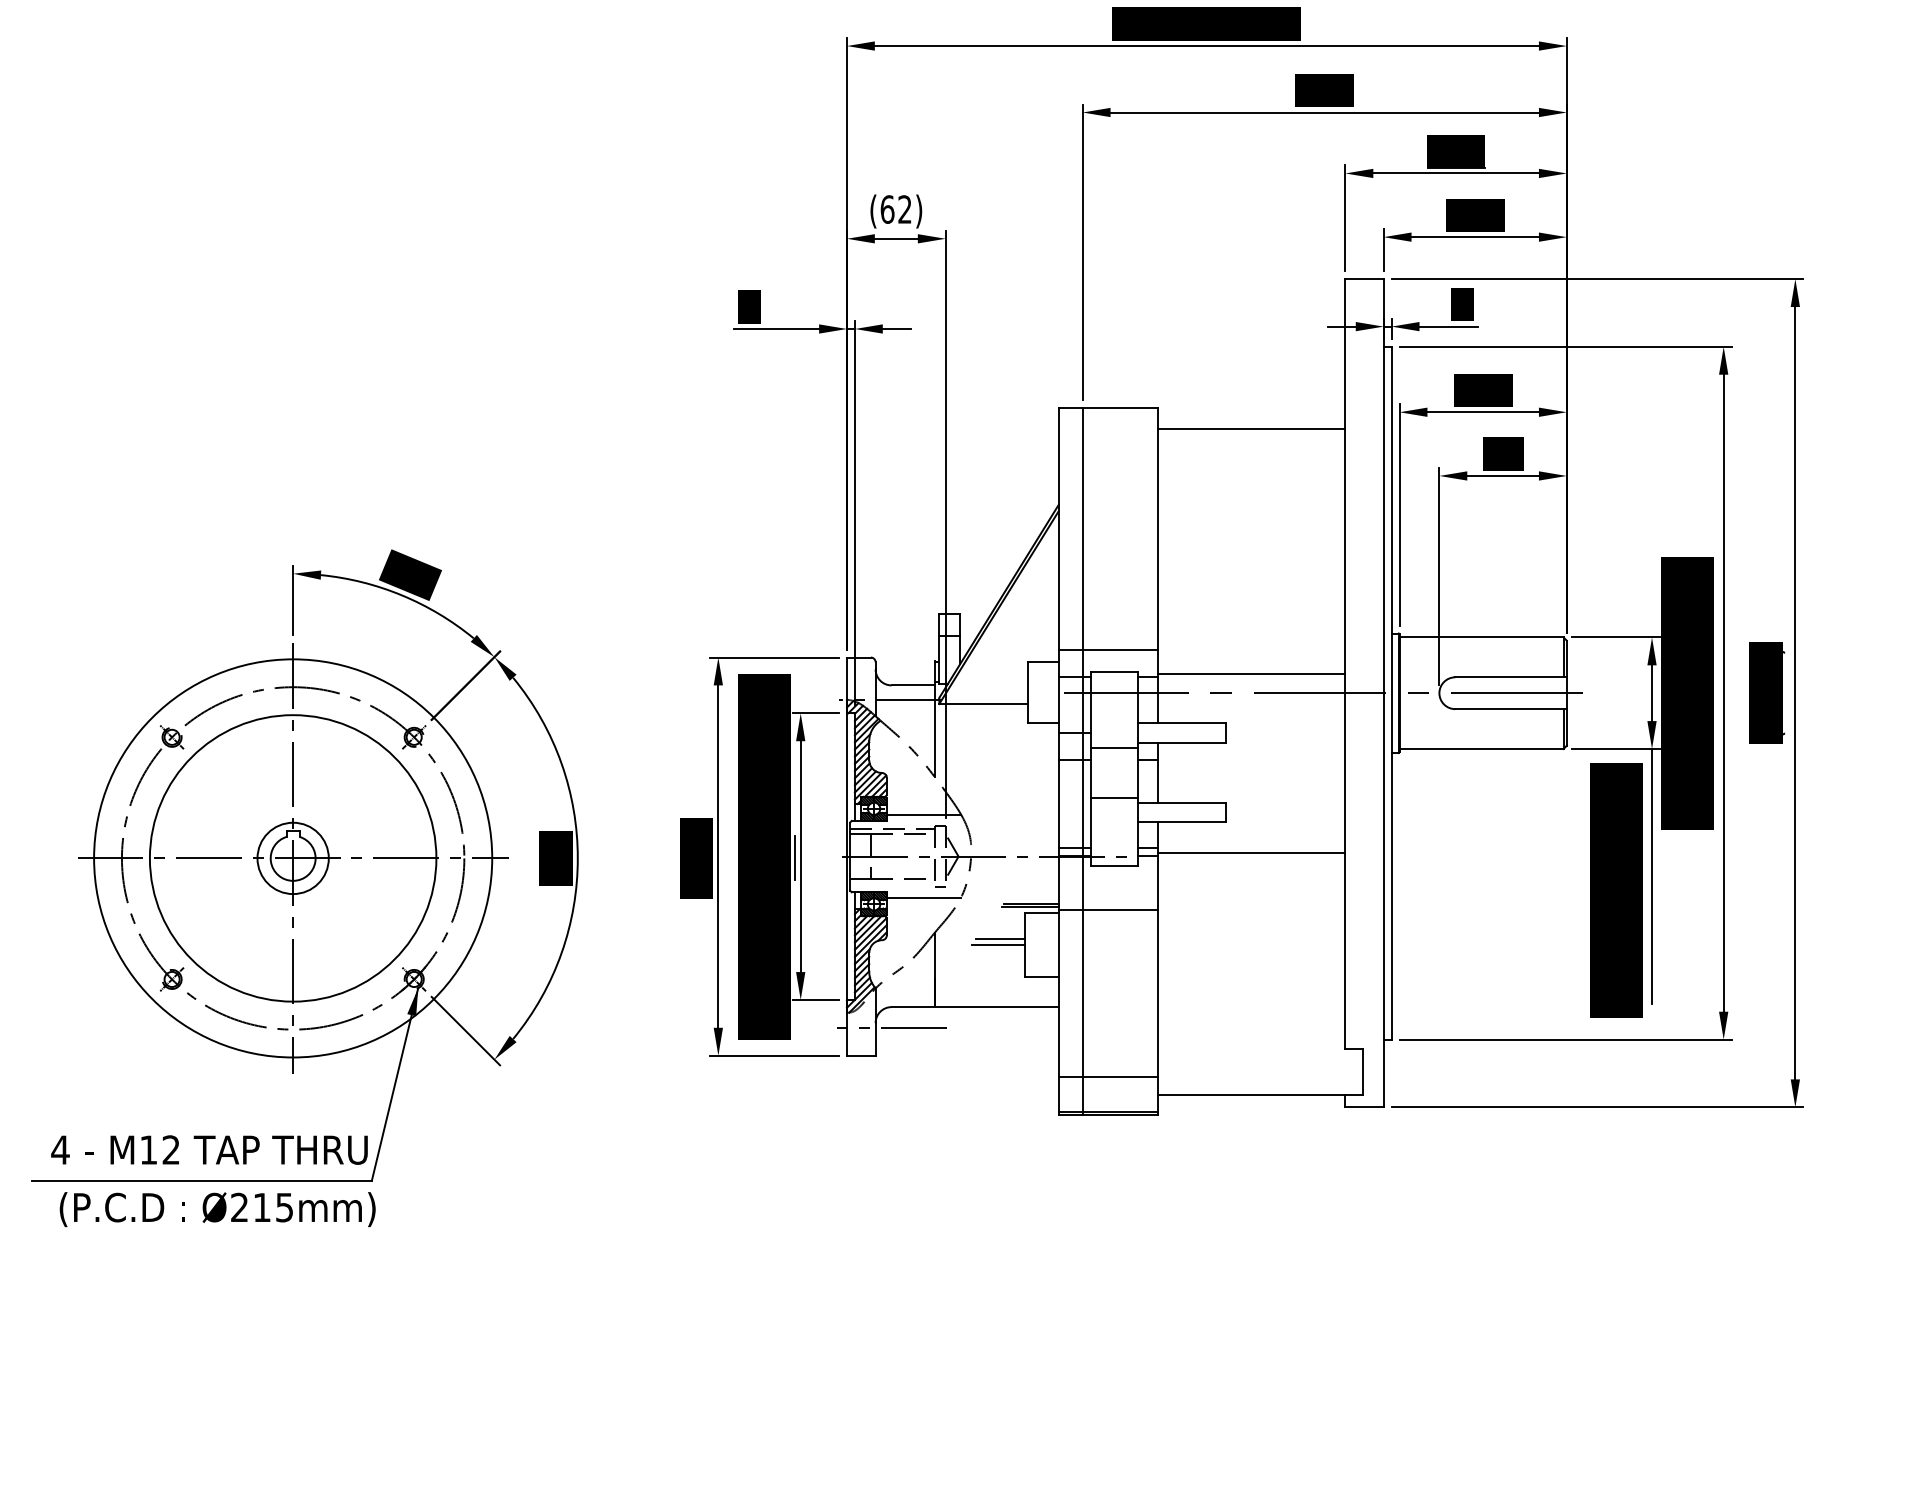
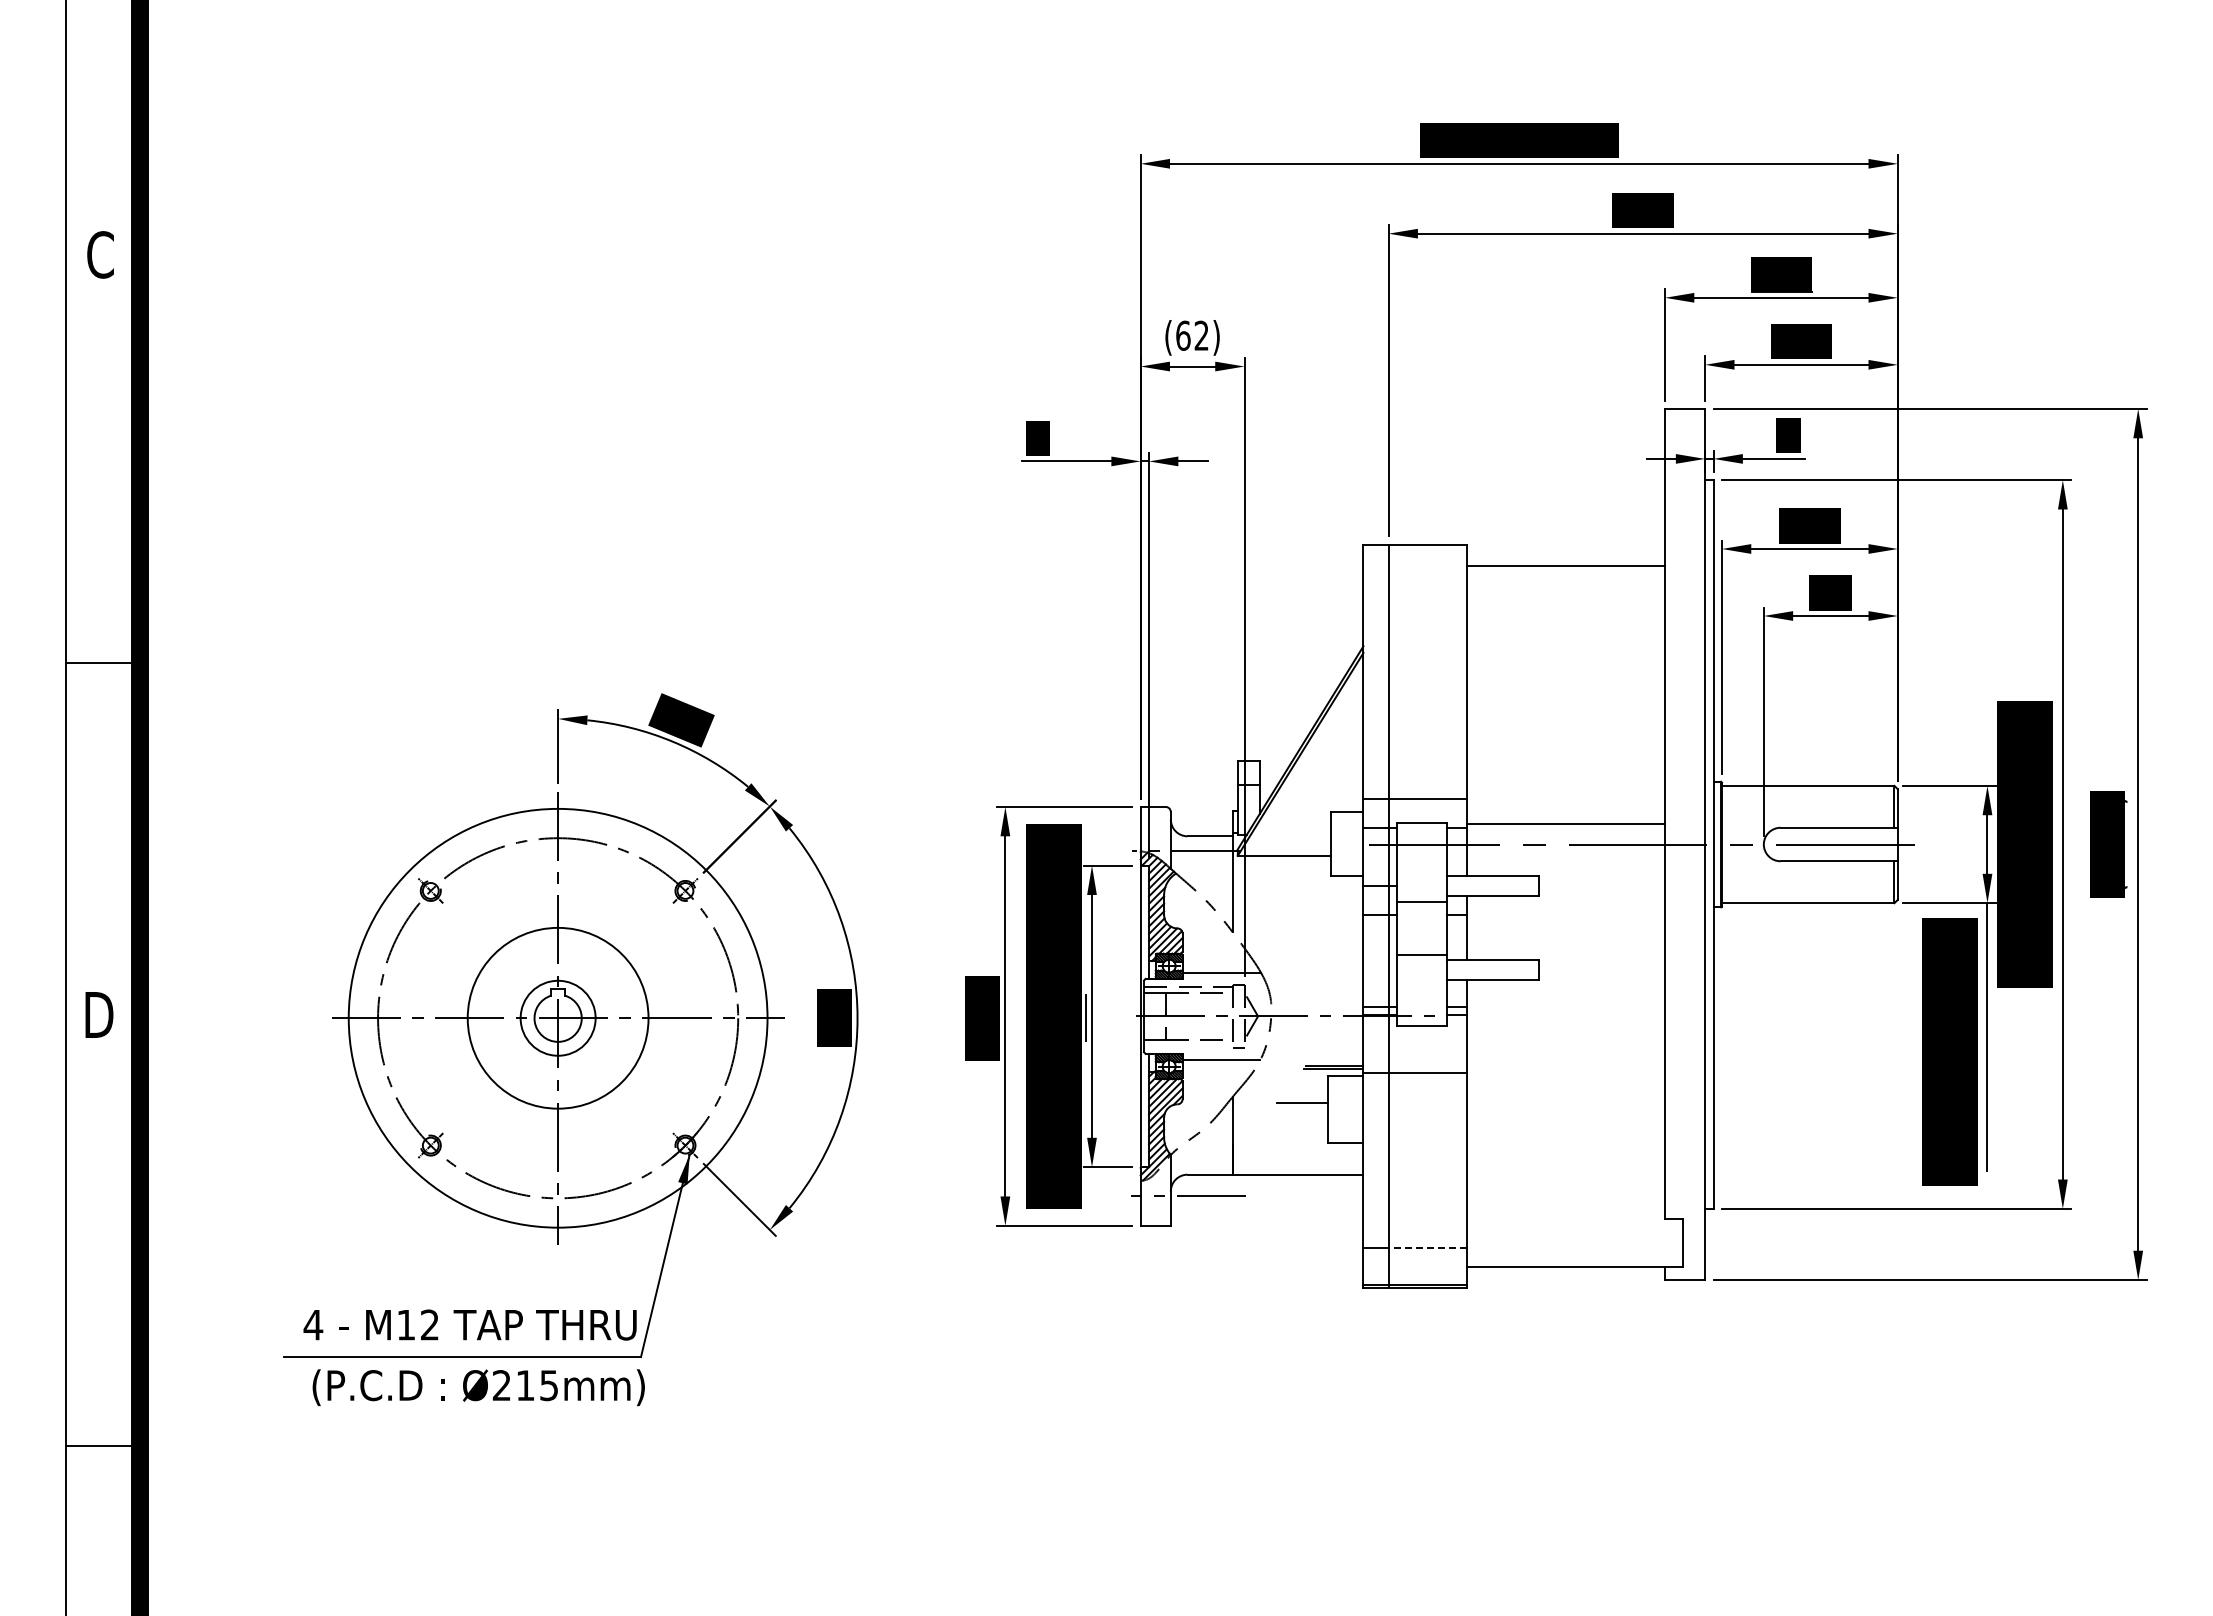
line: (1250, 852) -> (1565, 1012), removed
circle: (292, 857) -> (557, 1017), size x0.6
line: (998, 945) -> (1300, 1109), removed
line: (1119, 1076) -> (1427, 1247), solid -> dashed

